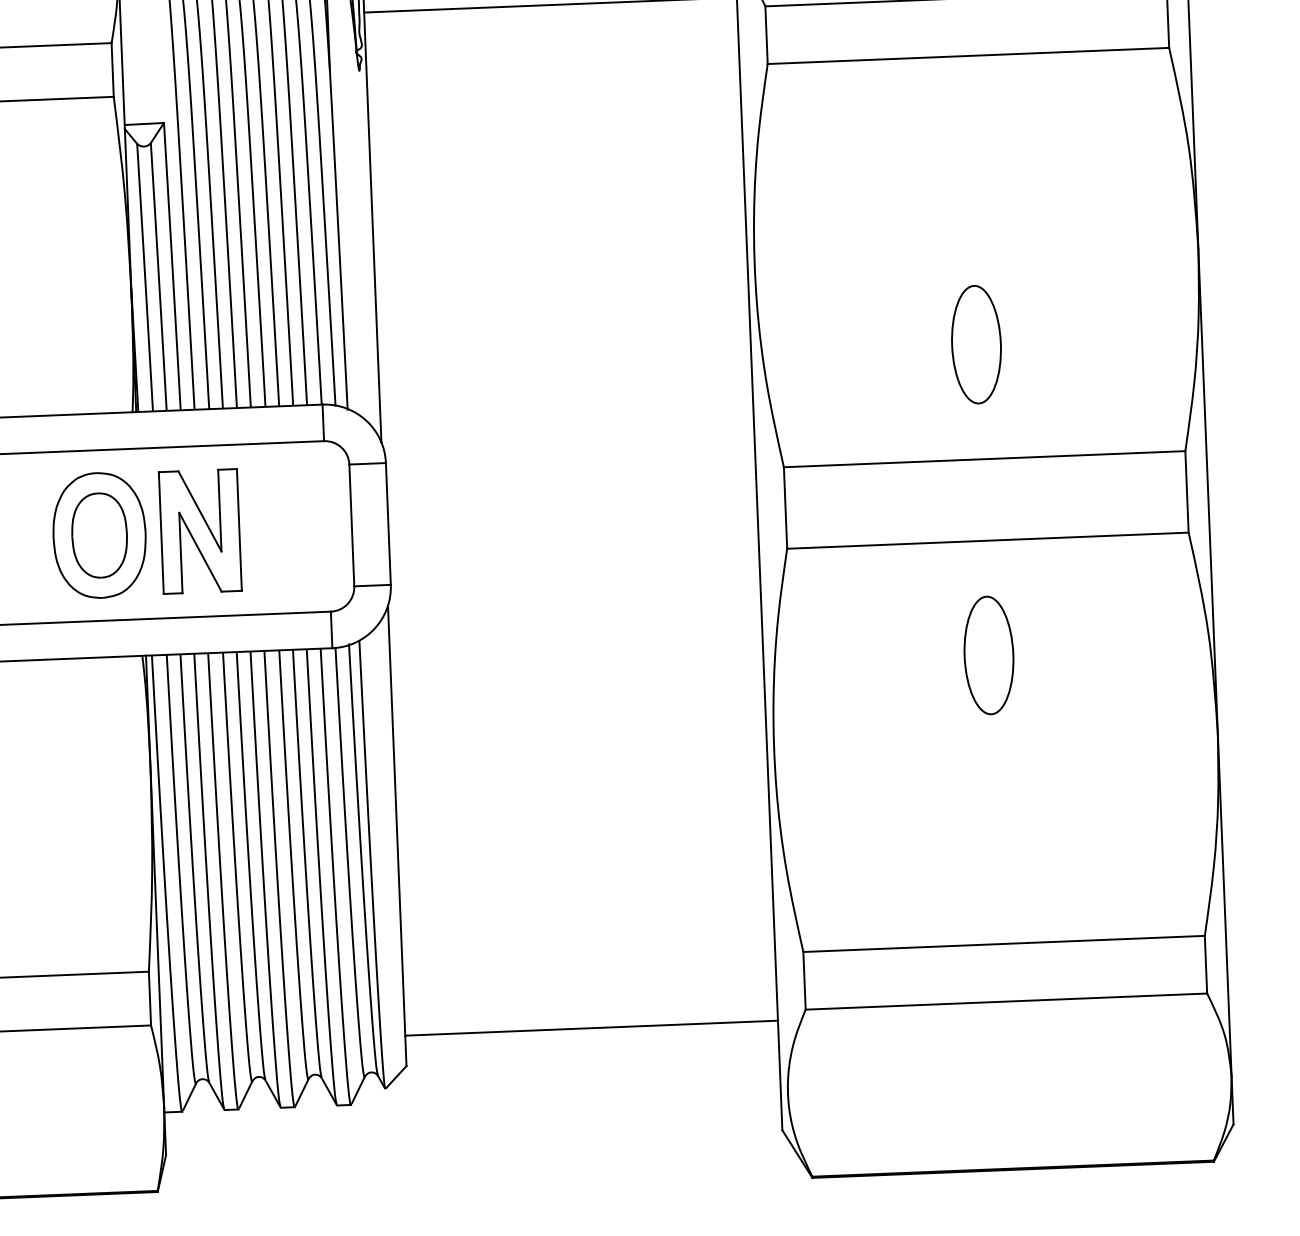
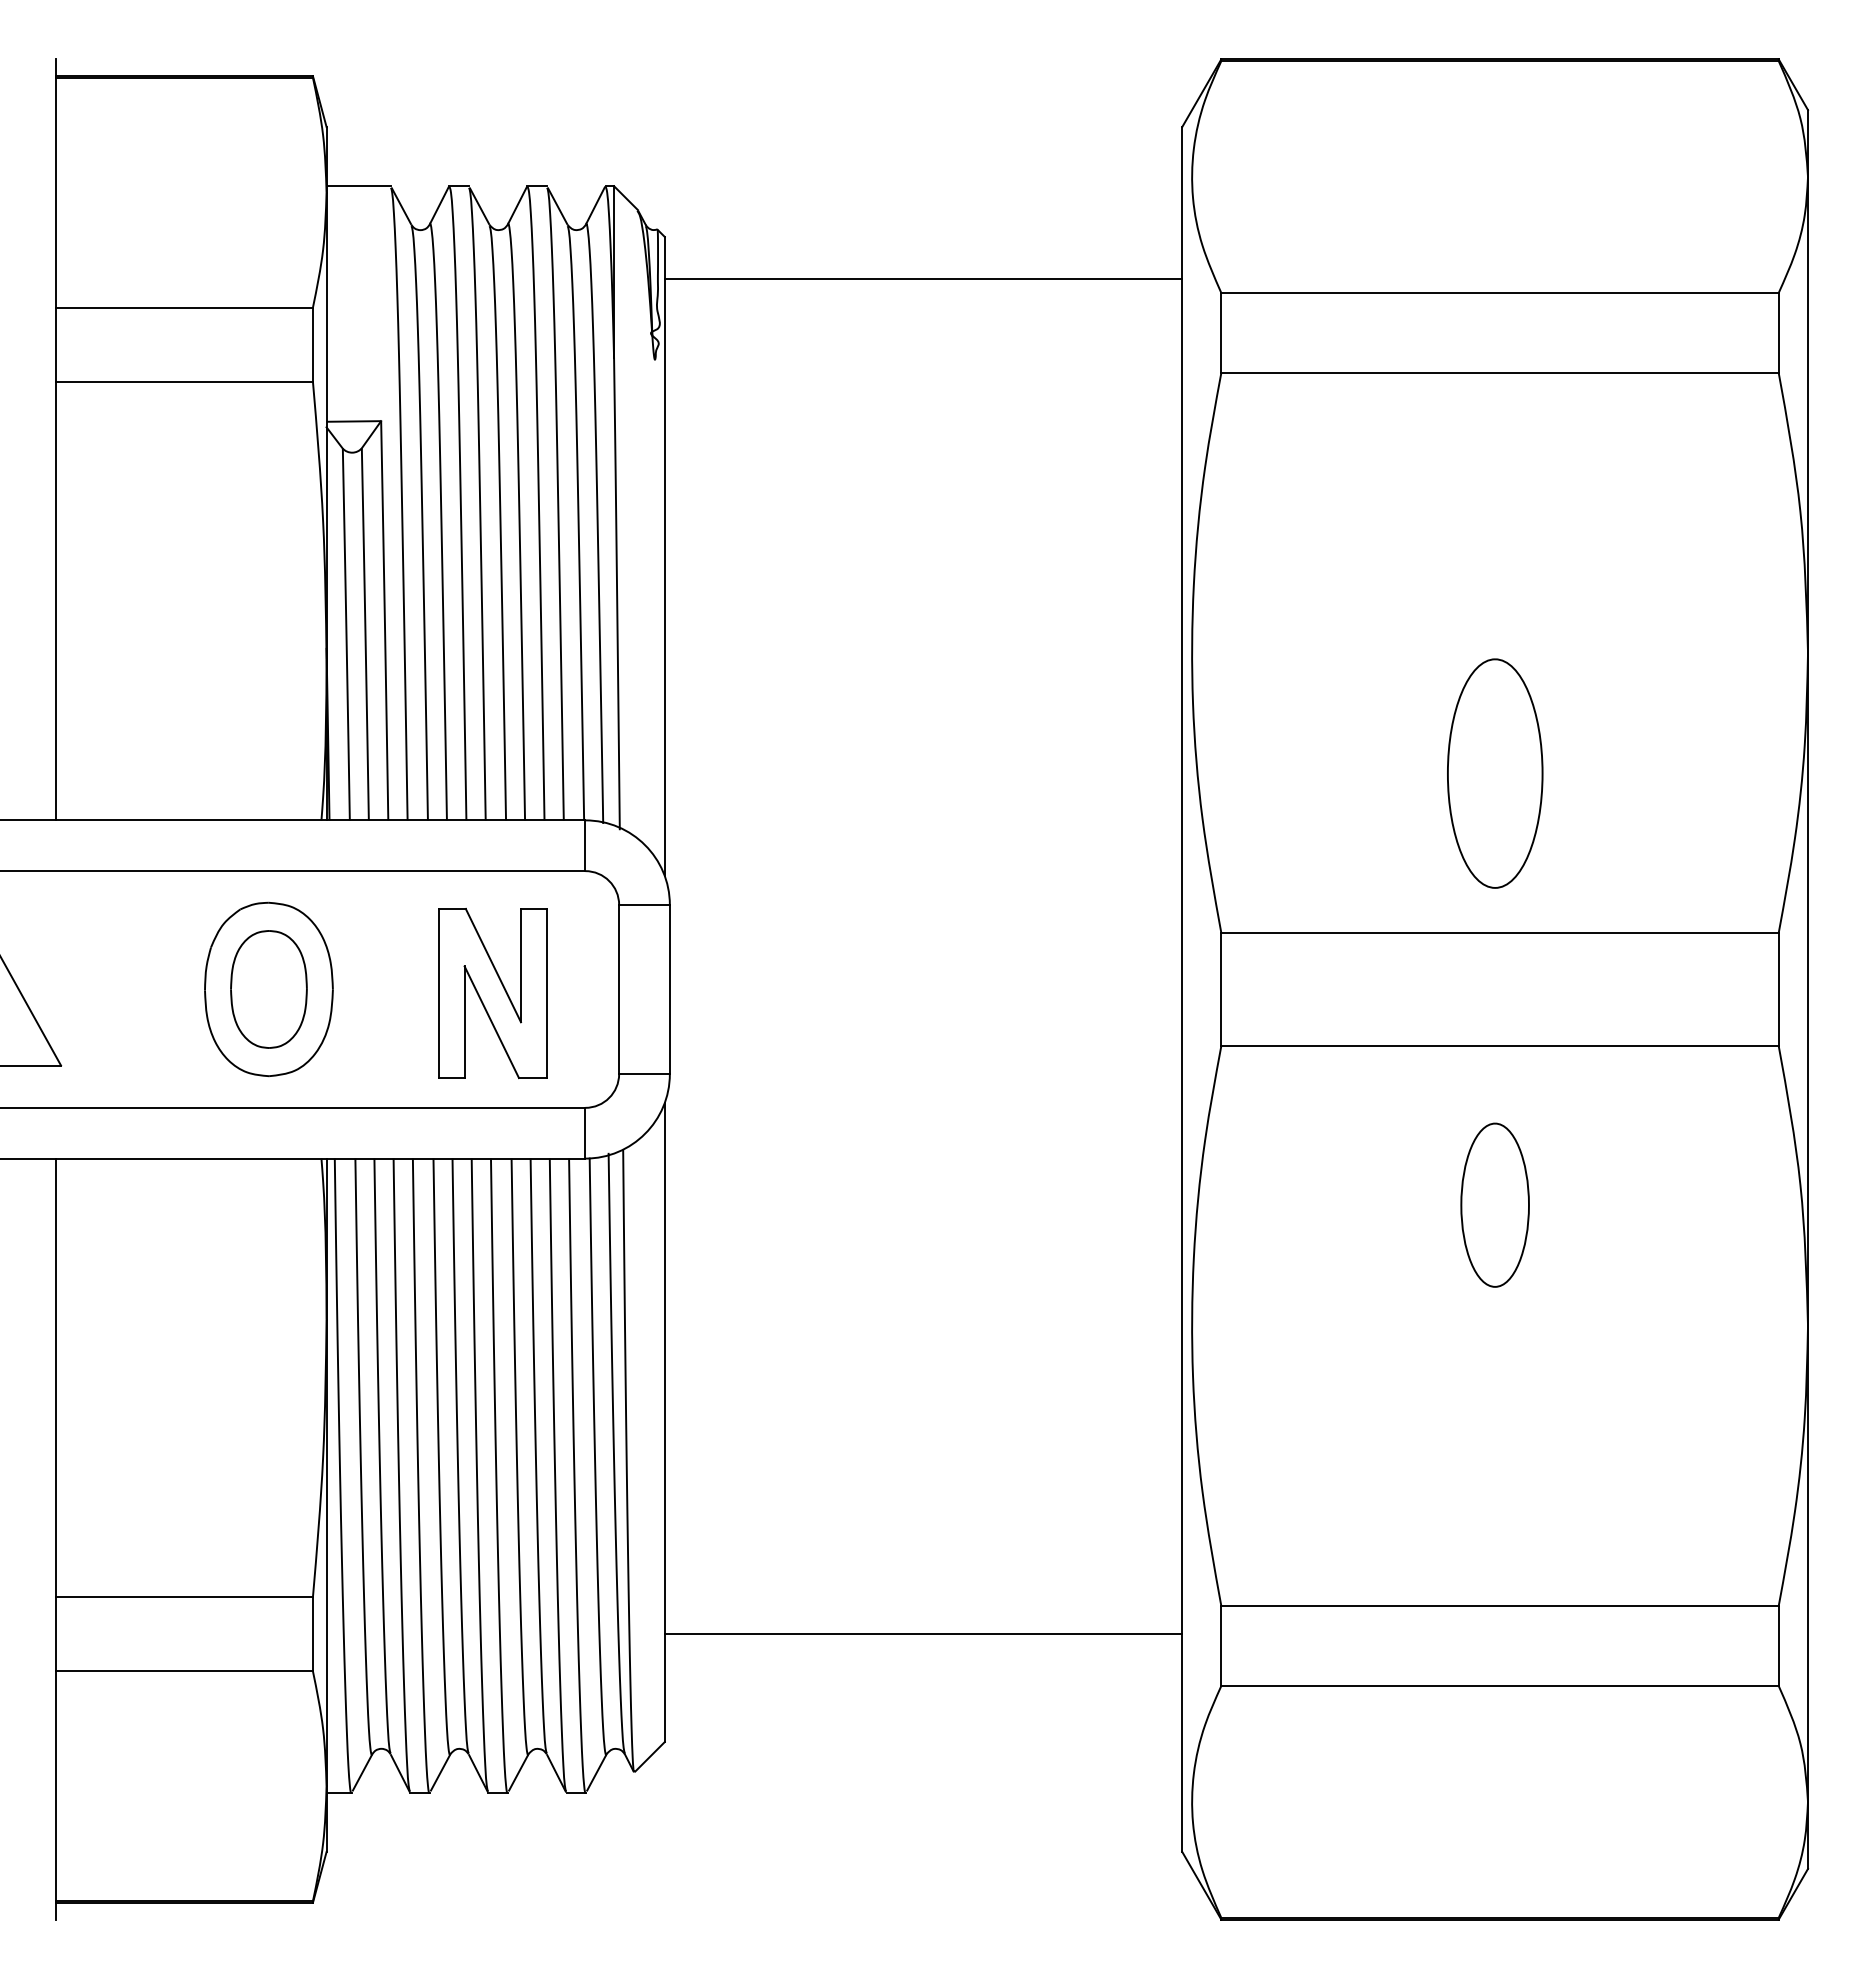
part: (976, 344) -> (1494, 773), size x1.4
part: (200, 531) -> (492, 993), moved
line: (591, 1027) -> (923, 1633), moved

